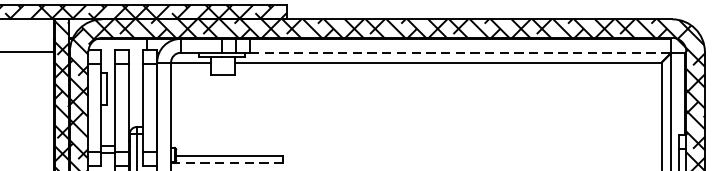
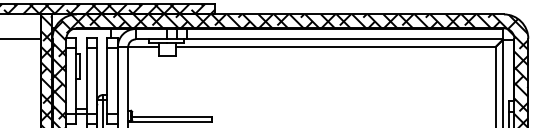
line: (460, 52) -> (345, 39), dashed -> solid
line: (227, 163) -> (170, 122), dashed -> solid

